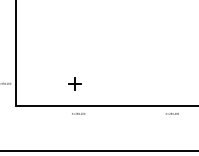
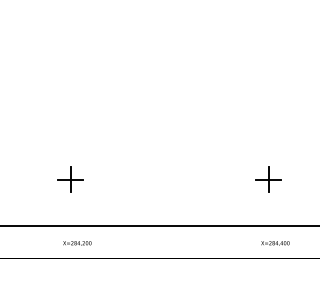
part: (168, 83) -> (267, 179), added

